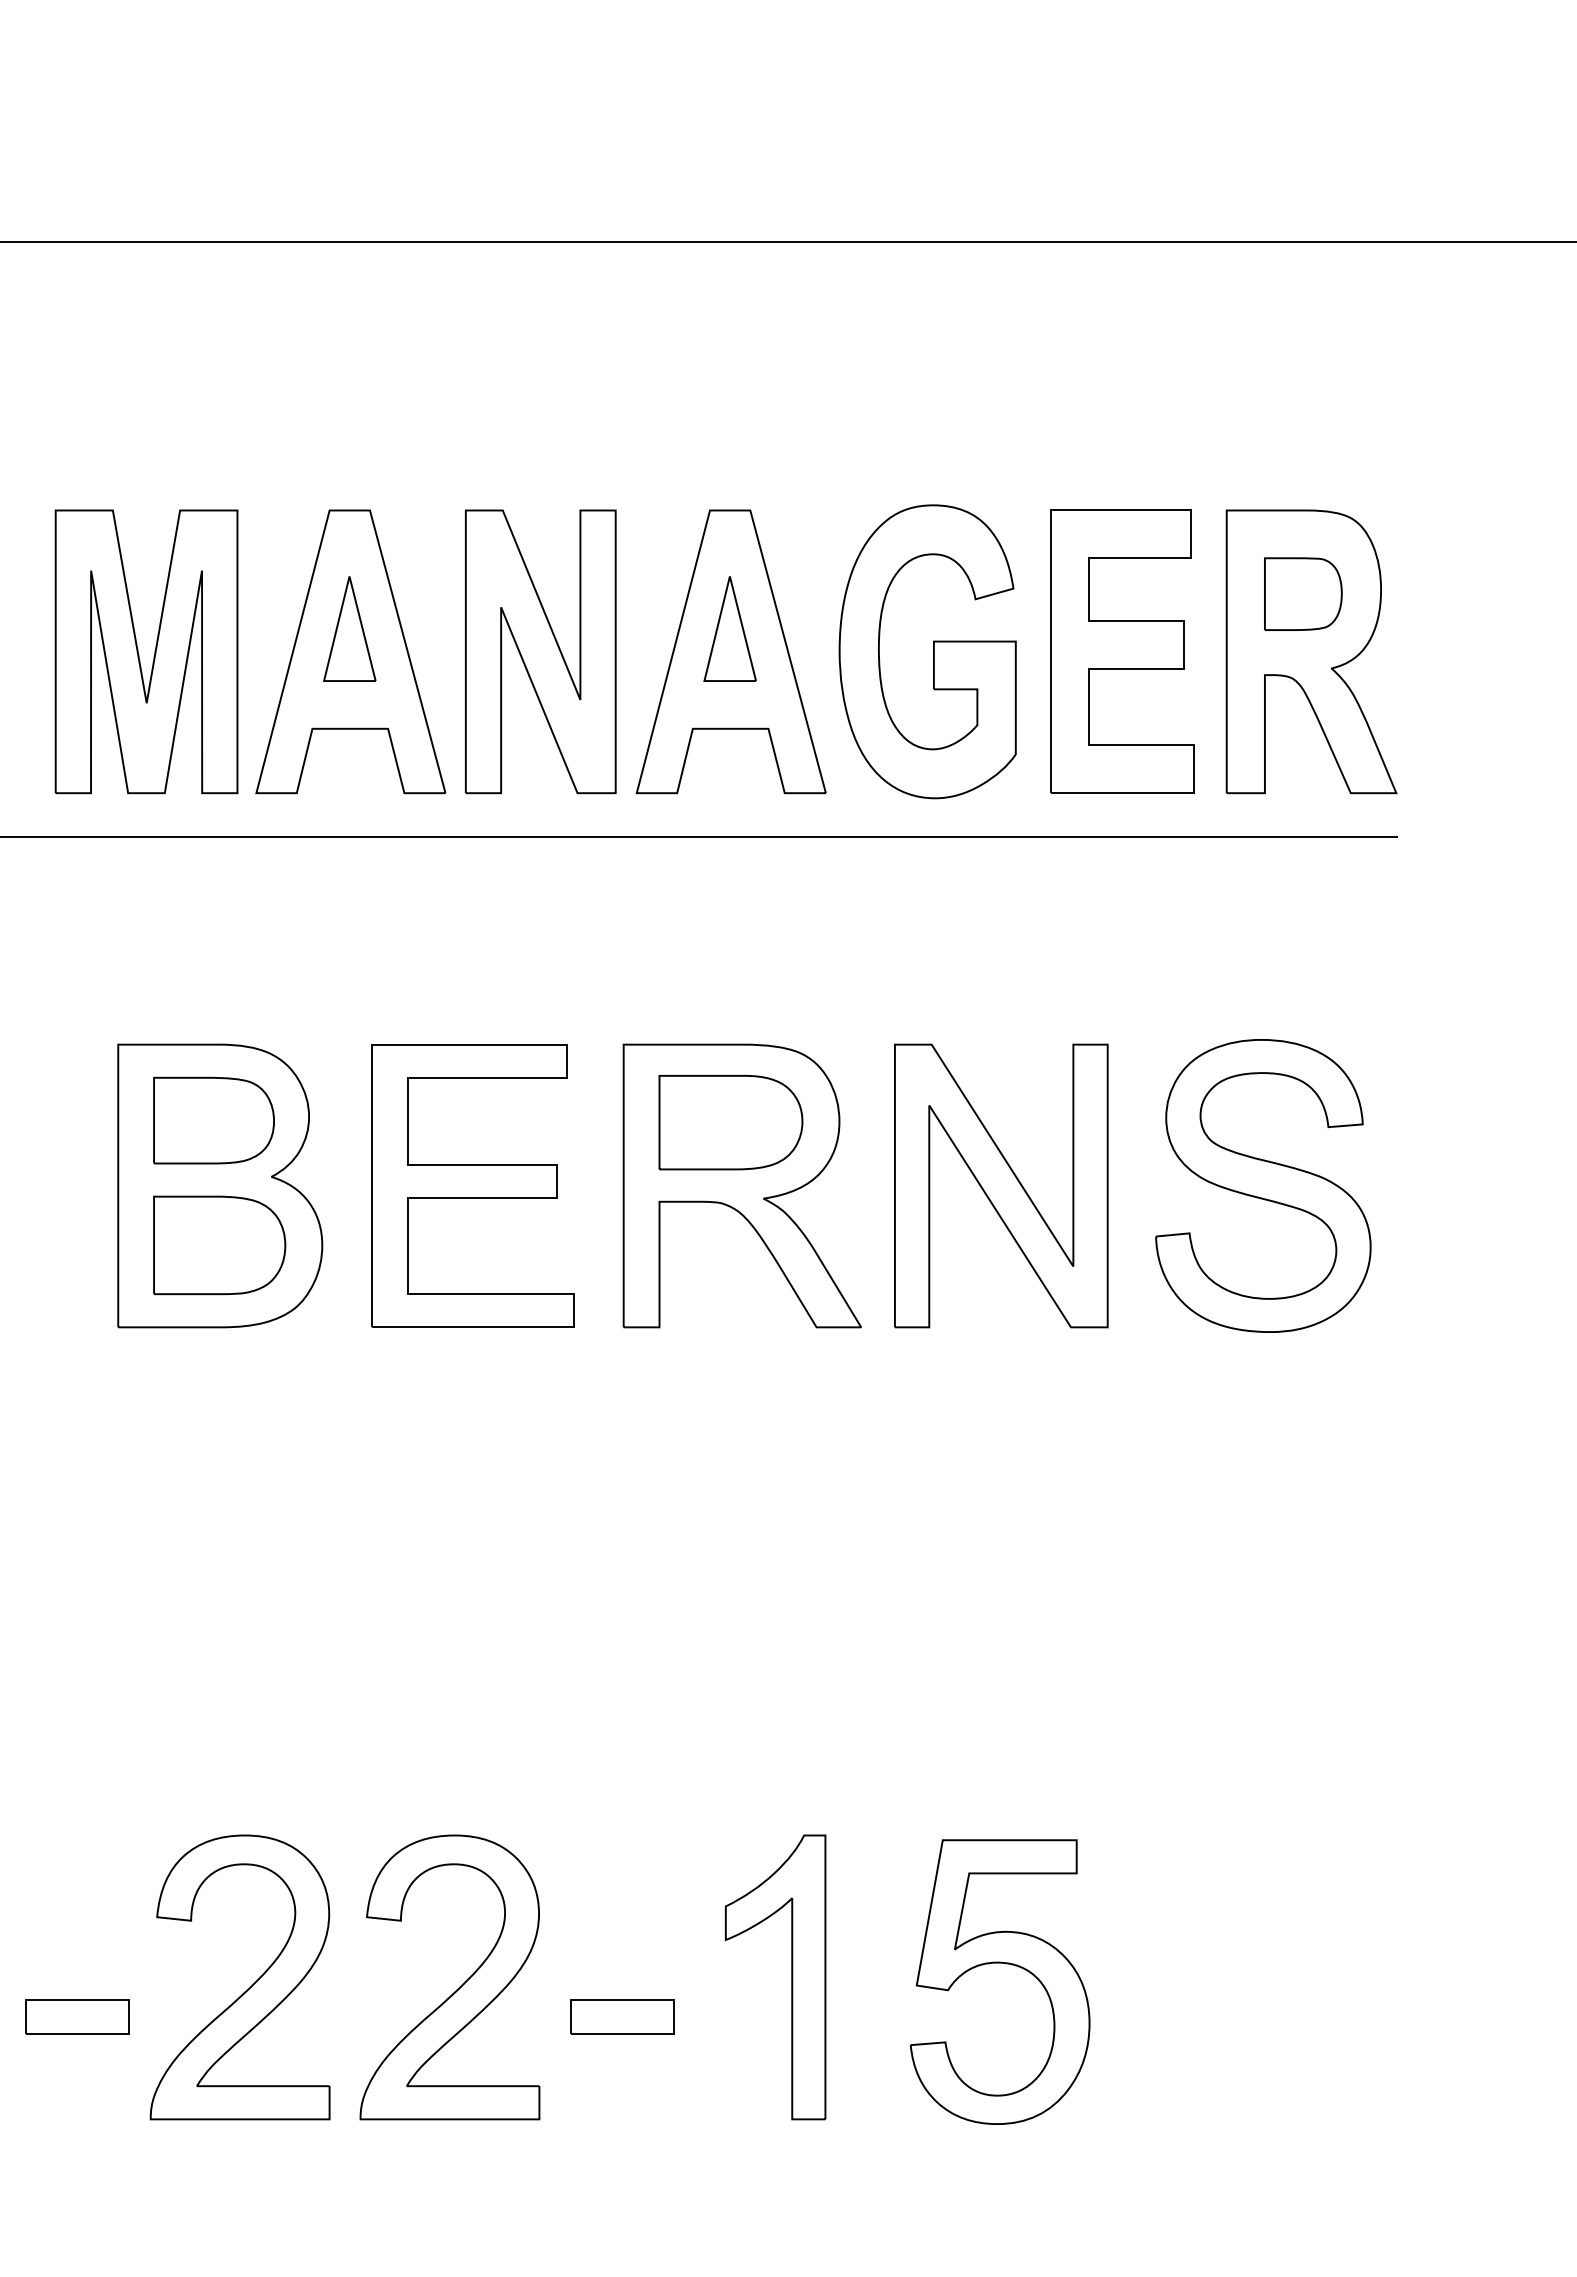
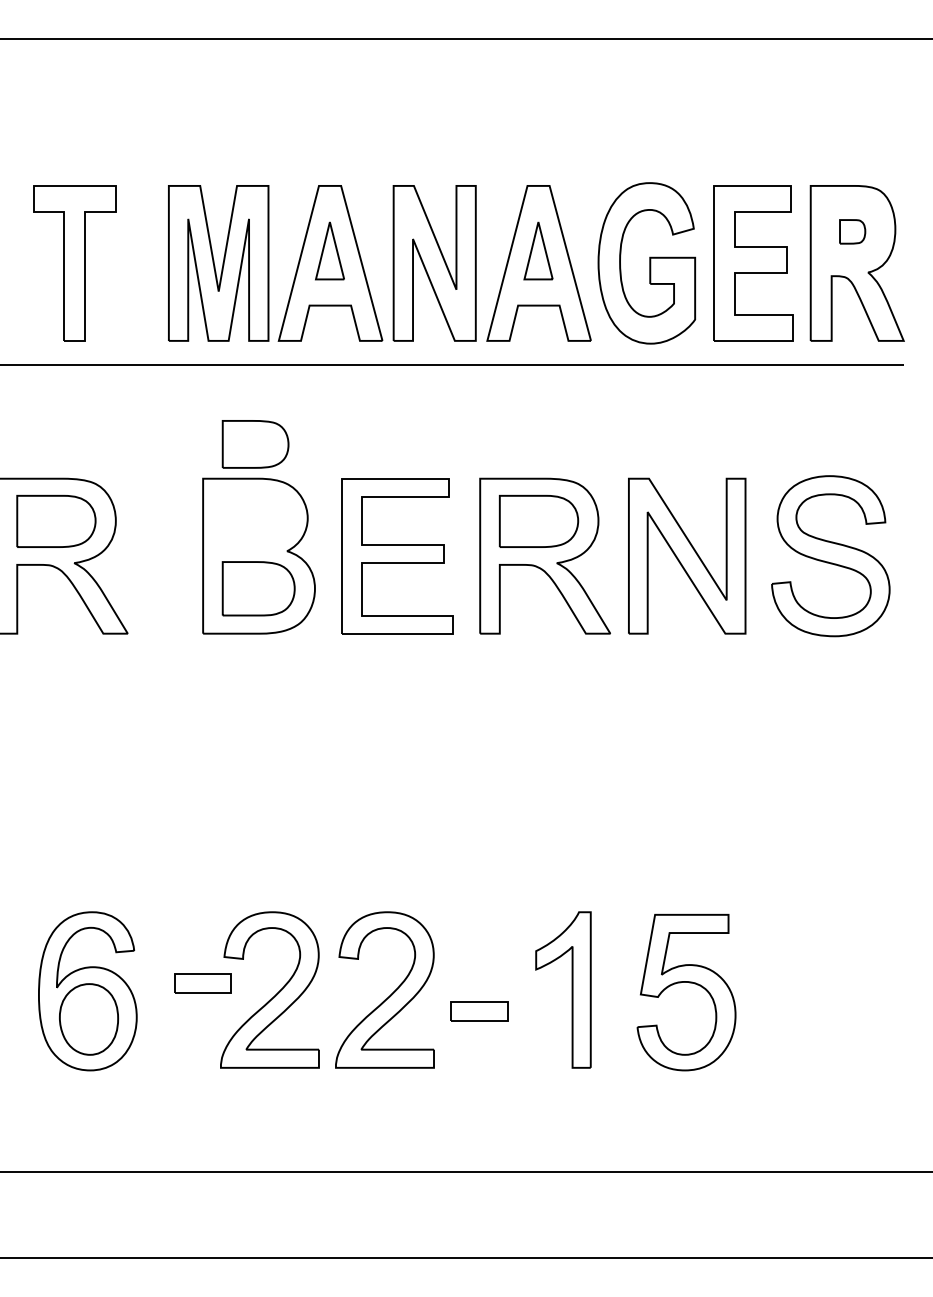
part: (1302, 593) -> (852, 231), size x0.6
part: (213, 1120) -> (255, 444), moved
part: (76, 2016) -> (202, 983), moved

